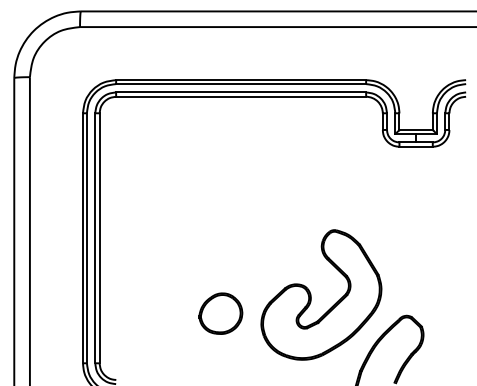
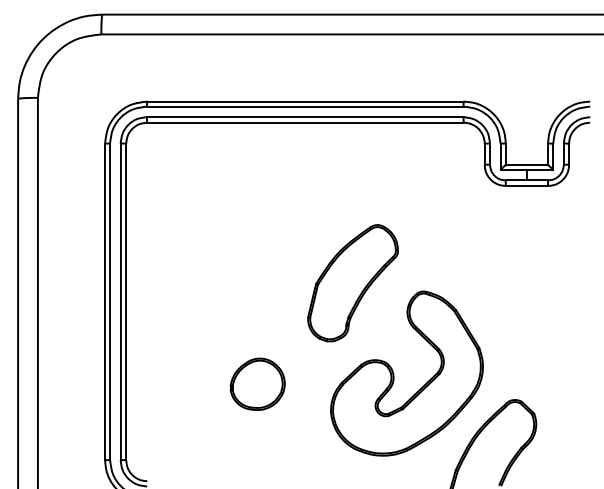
part: (278, 223) -> (352, 283), added
part: (220, 313) -> (257, 383), moved

